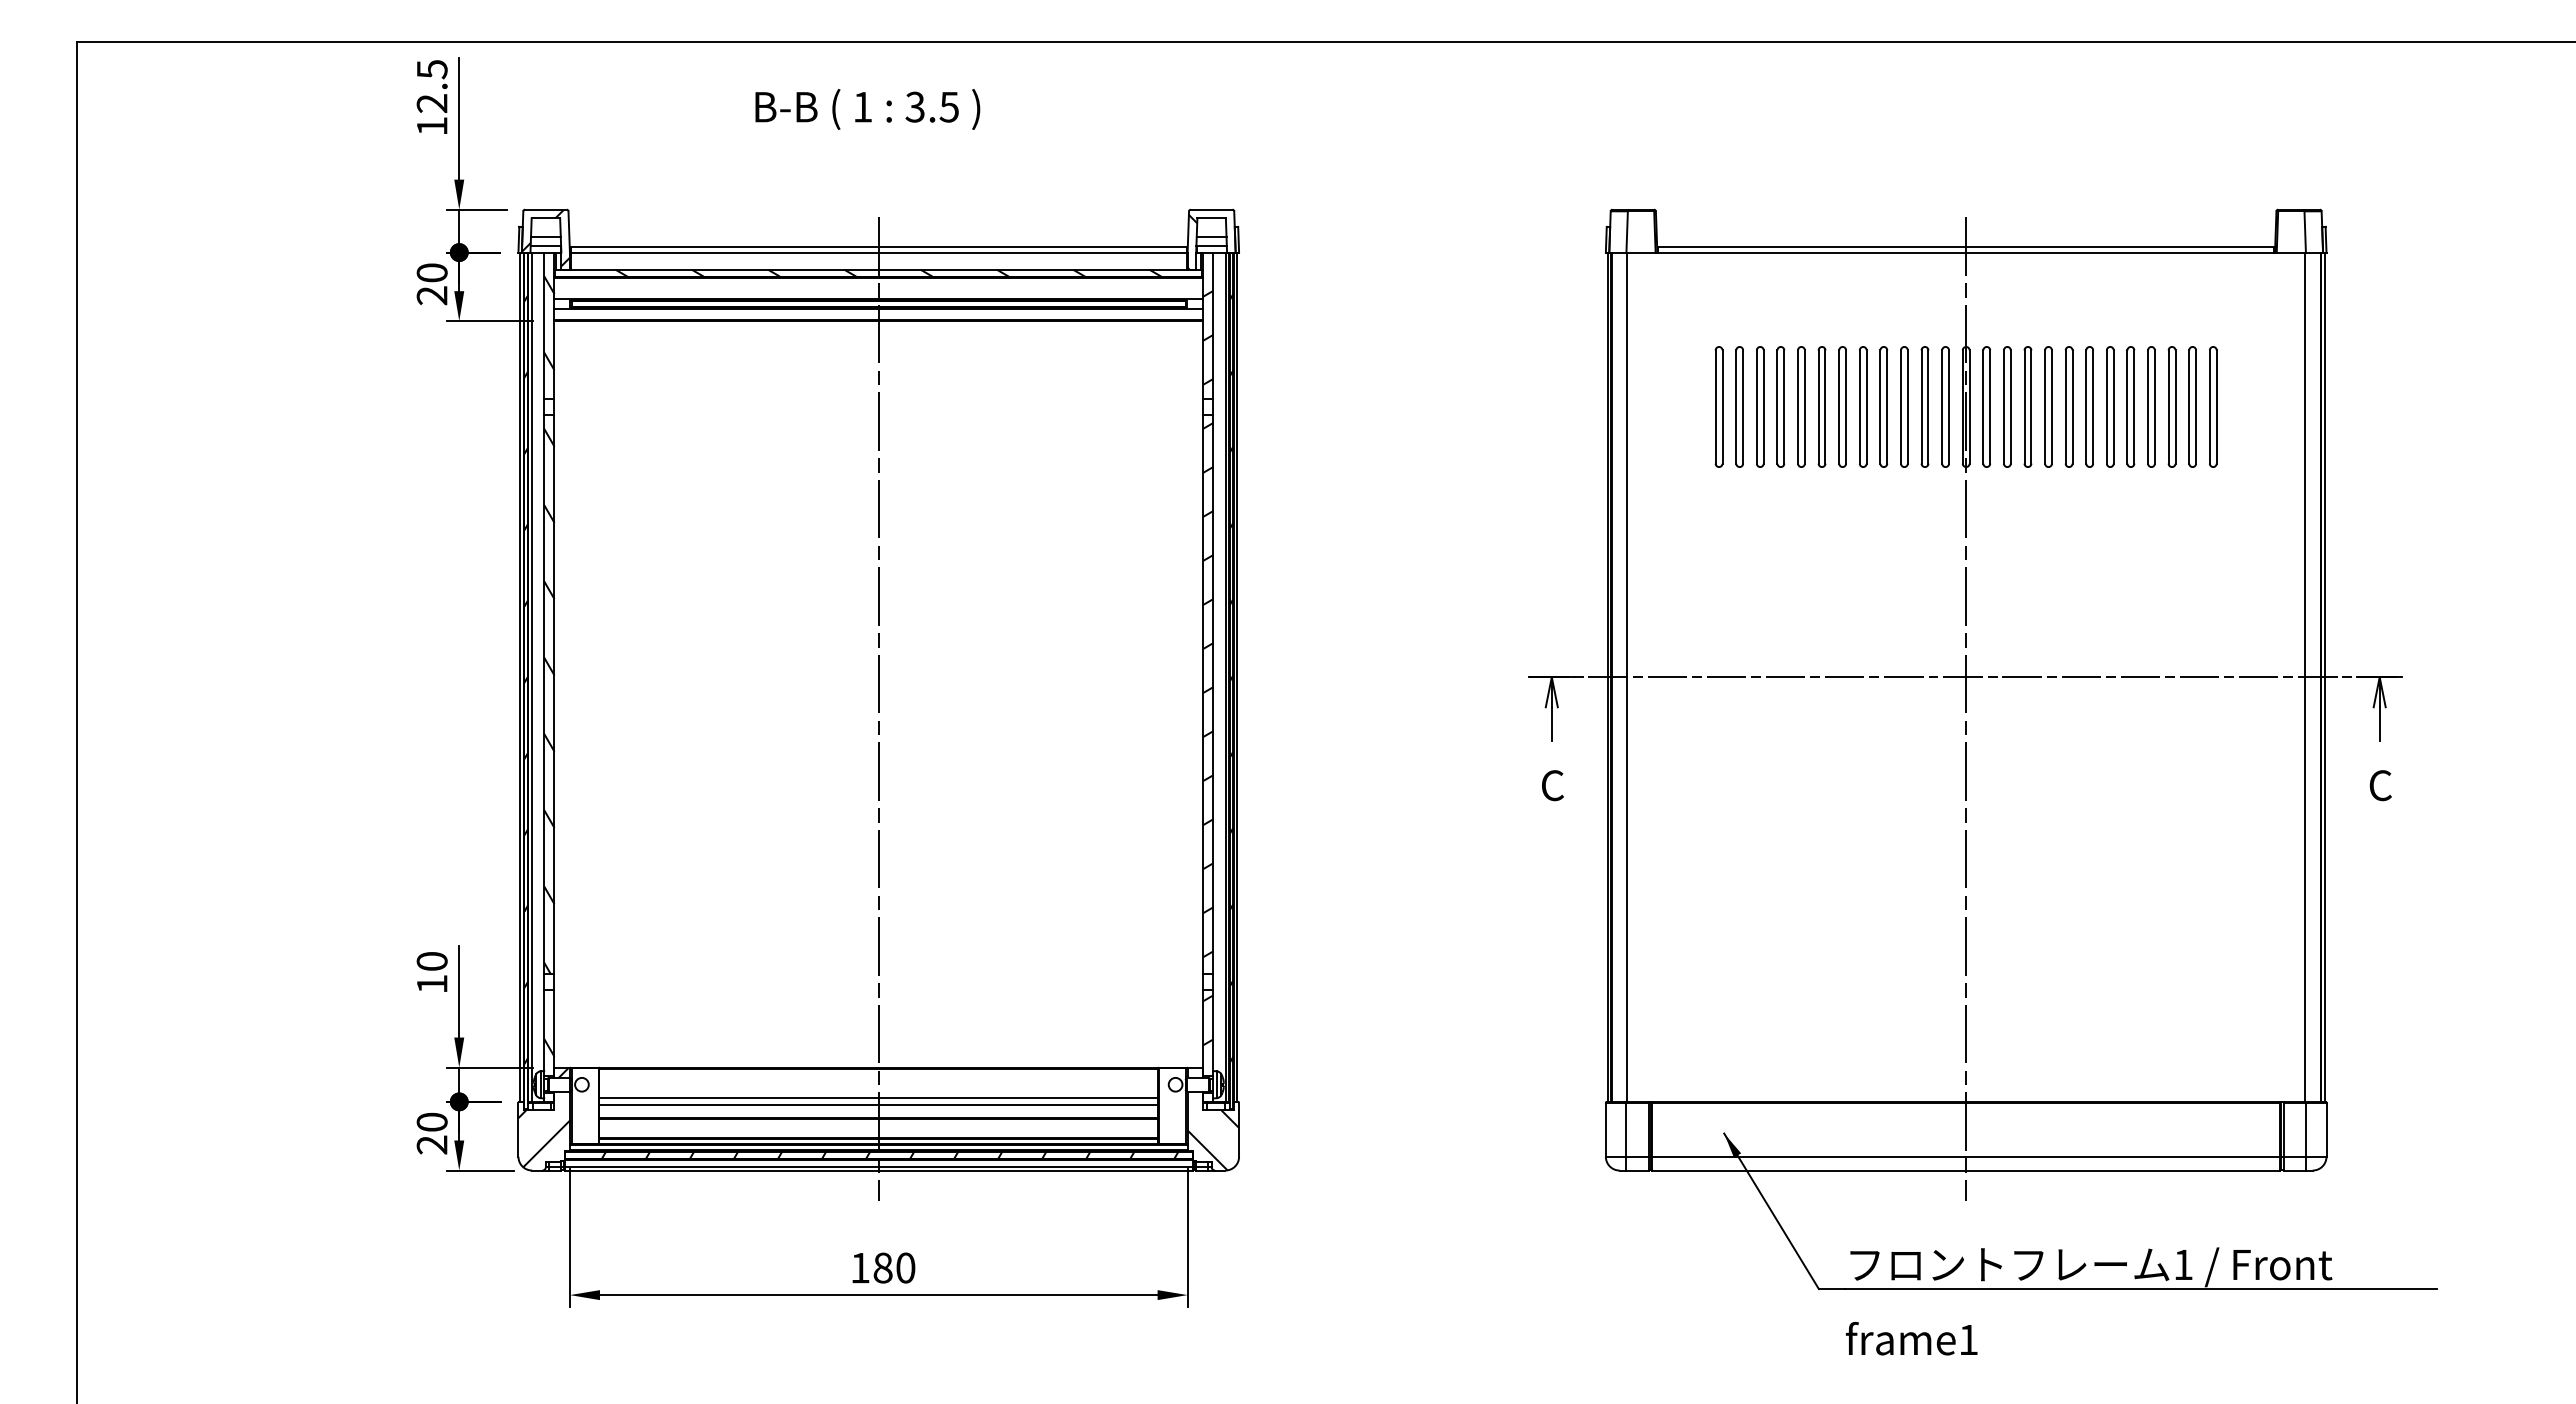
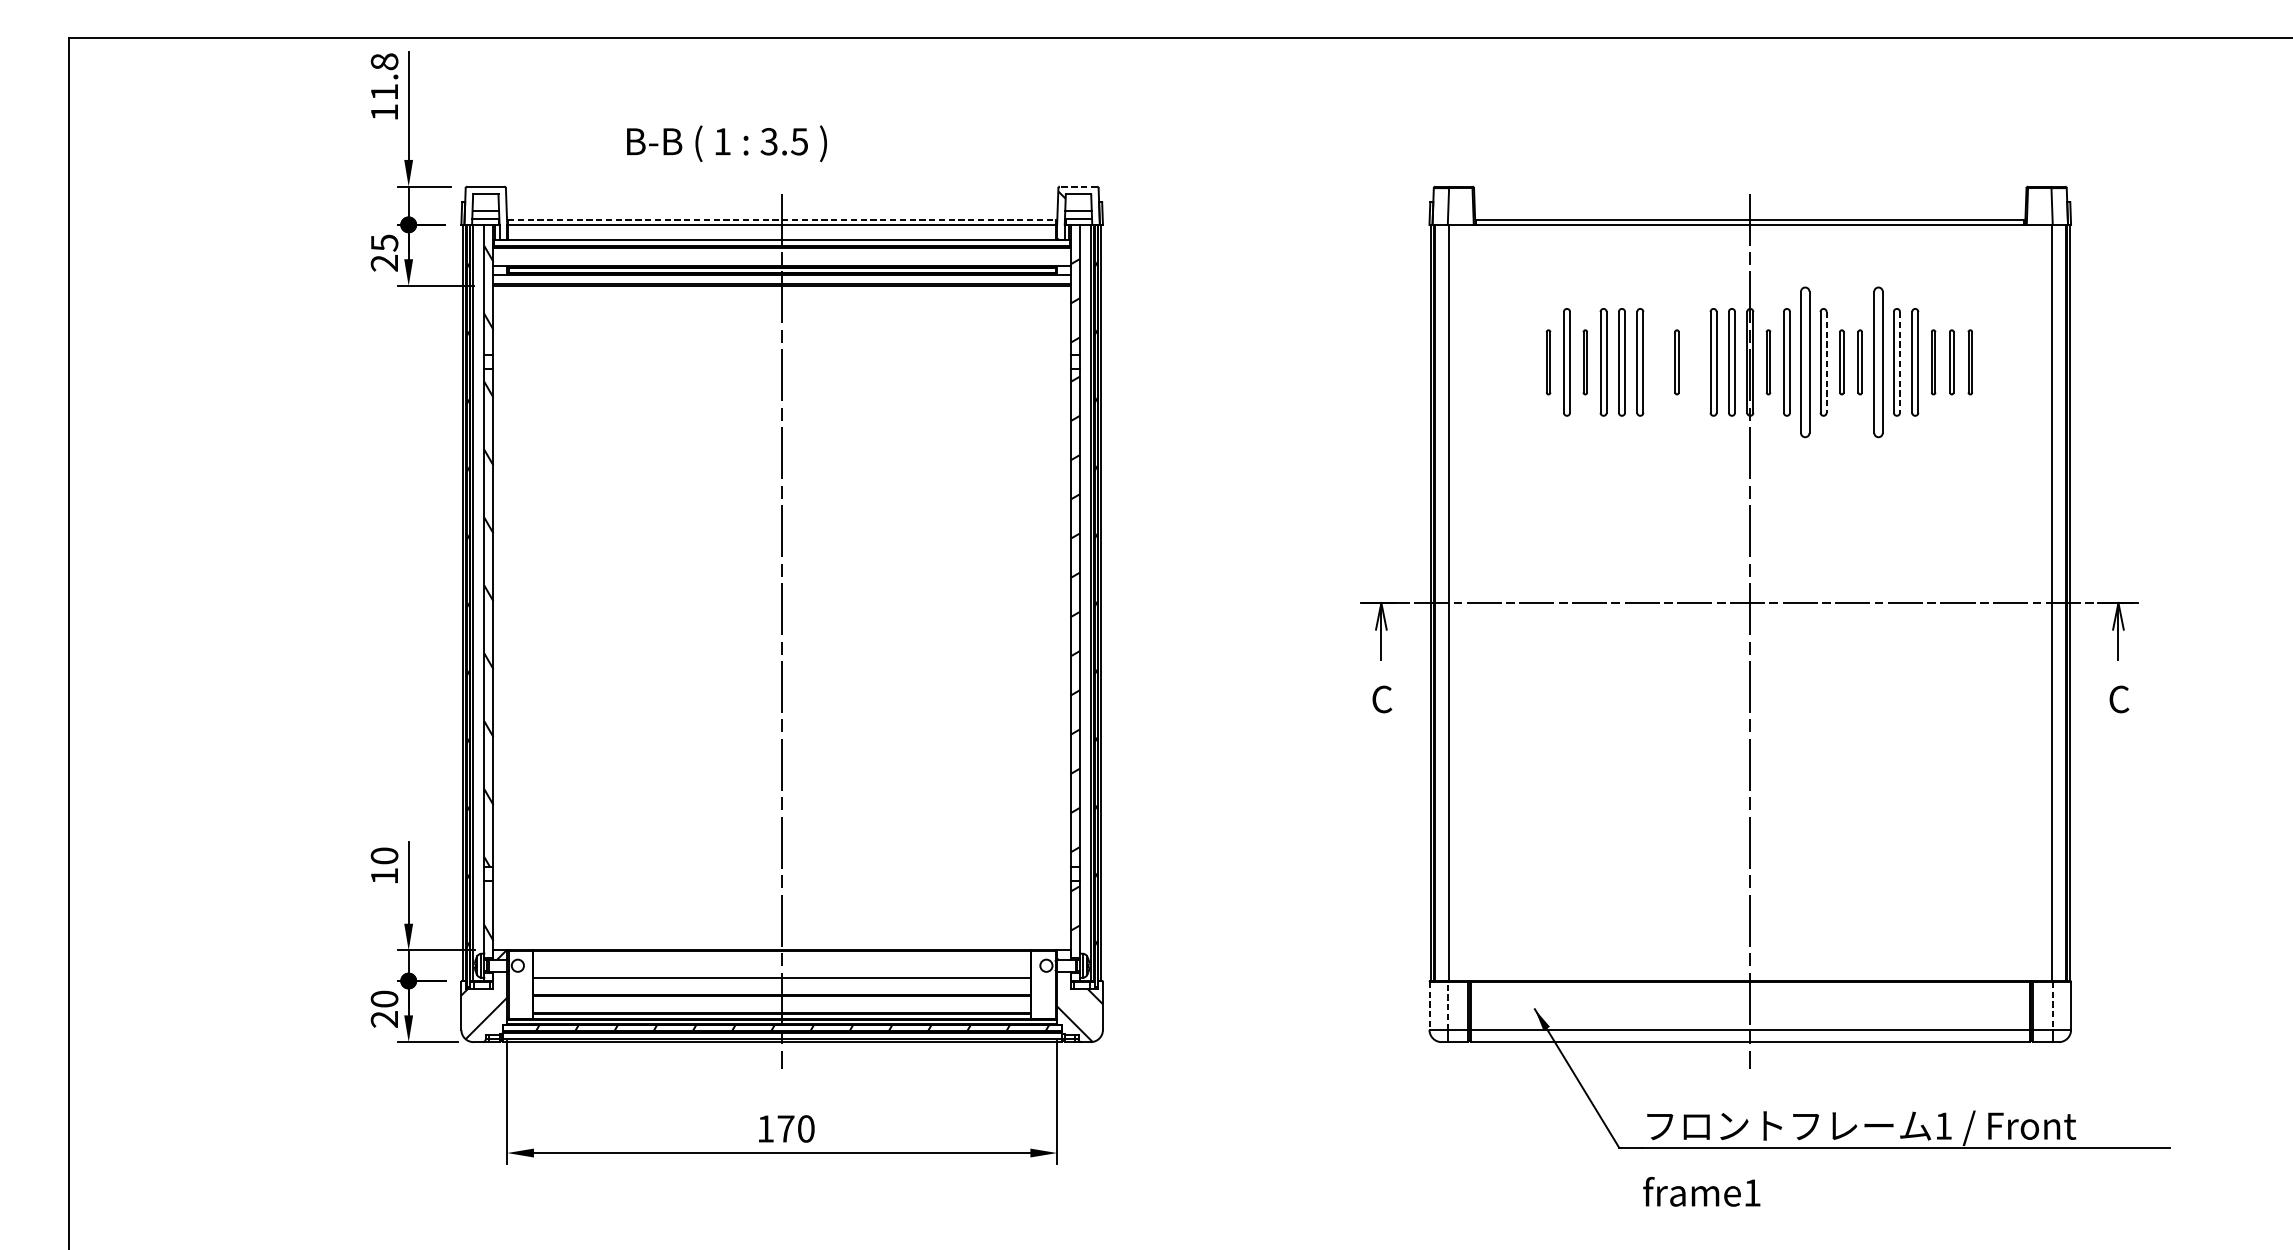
text: (431, 86) -> (383, 77), 12.5 -> 11.8
text: (867, 109) -> (726, 143), moved
line: (1211, 209) -> (1078, 186), solid -> dashed
hatch: (545, 237) -> (485, 211), removed
line: (878, 247) -> (781, 220), solid -> dashed
text: (431, 272) -> (383, 242), 20 -> 25
hatch: (888, 272) -> (790, 242), removed
part: (1718, 406) -> (1529, 361), removed
part: (1739, 406) -> (1548, 361), size x0.6
part: (1780, 406) -> (1584, 361), size x0.6
part: (1863, 406) -> (1658, 361), removed
part: (1883, 406) -> (1676, 361), size x0.6
part: (1904, 406) -> (1695, 361), removed
part: (1986, 406) -> (1768, 361), size x0.6
part: (2027, 406) -> (1804, 361), size x1.4
part: (2068, 406) -> (1841, 361), size x0.6
part: (2089, 406) -> (1860, 361), size x0.6
part: (2110, 406) -> (1878, 361), size x1.4
part: (2171, 406) -> (1933, 361), size x0.6
part: (2192, 406) -> (1951, 361), size x0.6
part: (2213, 406) -> (1970, 361), size x0.6
line: (2051, 407) -> (1826, 362), solid -> dashed
line: (2134, 407) -> (1900, 362), solid -> dashed
line: (878, 1105) -> (781, 984), removed
line: (1626, 1129) -> (1447, 1005), solid -> dashed
line: (1605, 1130) -> (1429, 1006), solid -> dashed
line: (2305, 1130) -> (2052, 1006), solid -> dashed
text: (882, 1267) -> (785, 1128), 180 -> 170

